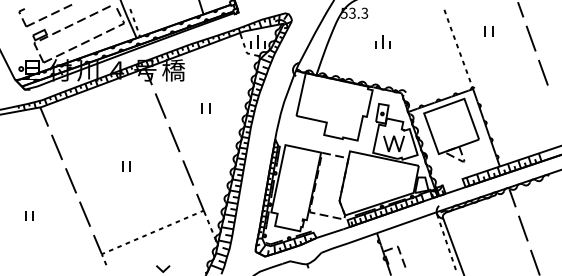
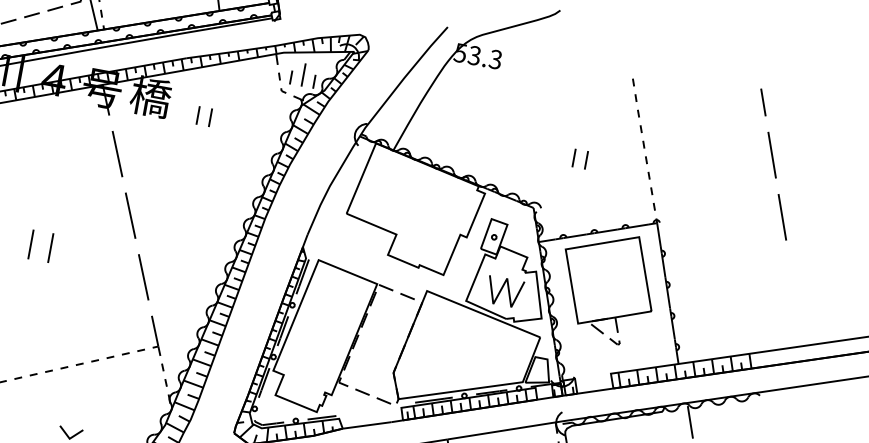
part: (488, 31) -> (579, 158), moved
part: (382, 41) -> (517, 113), removed
part: (205, 108) -> (203, 115), moved
part: (126, 166) -> (40, 246), size x1.6

